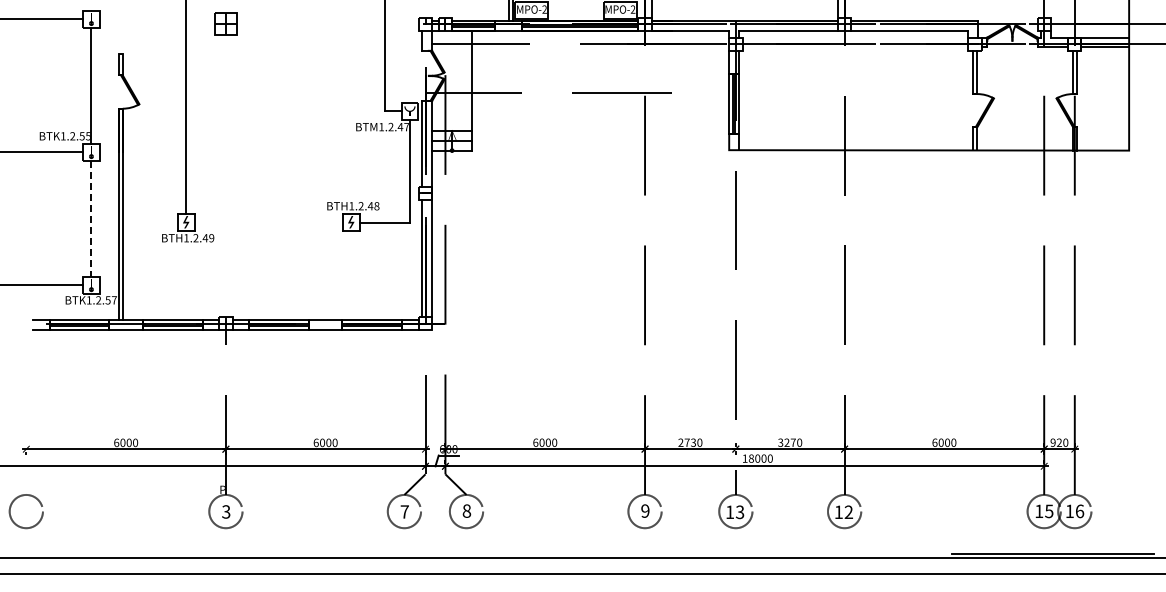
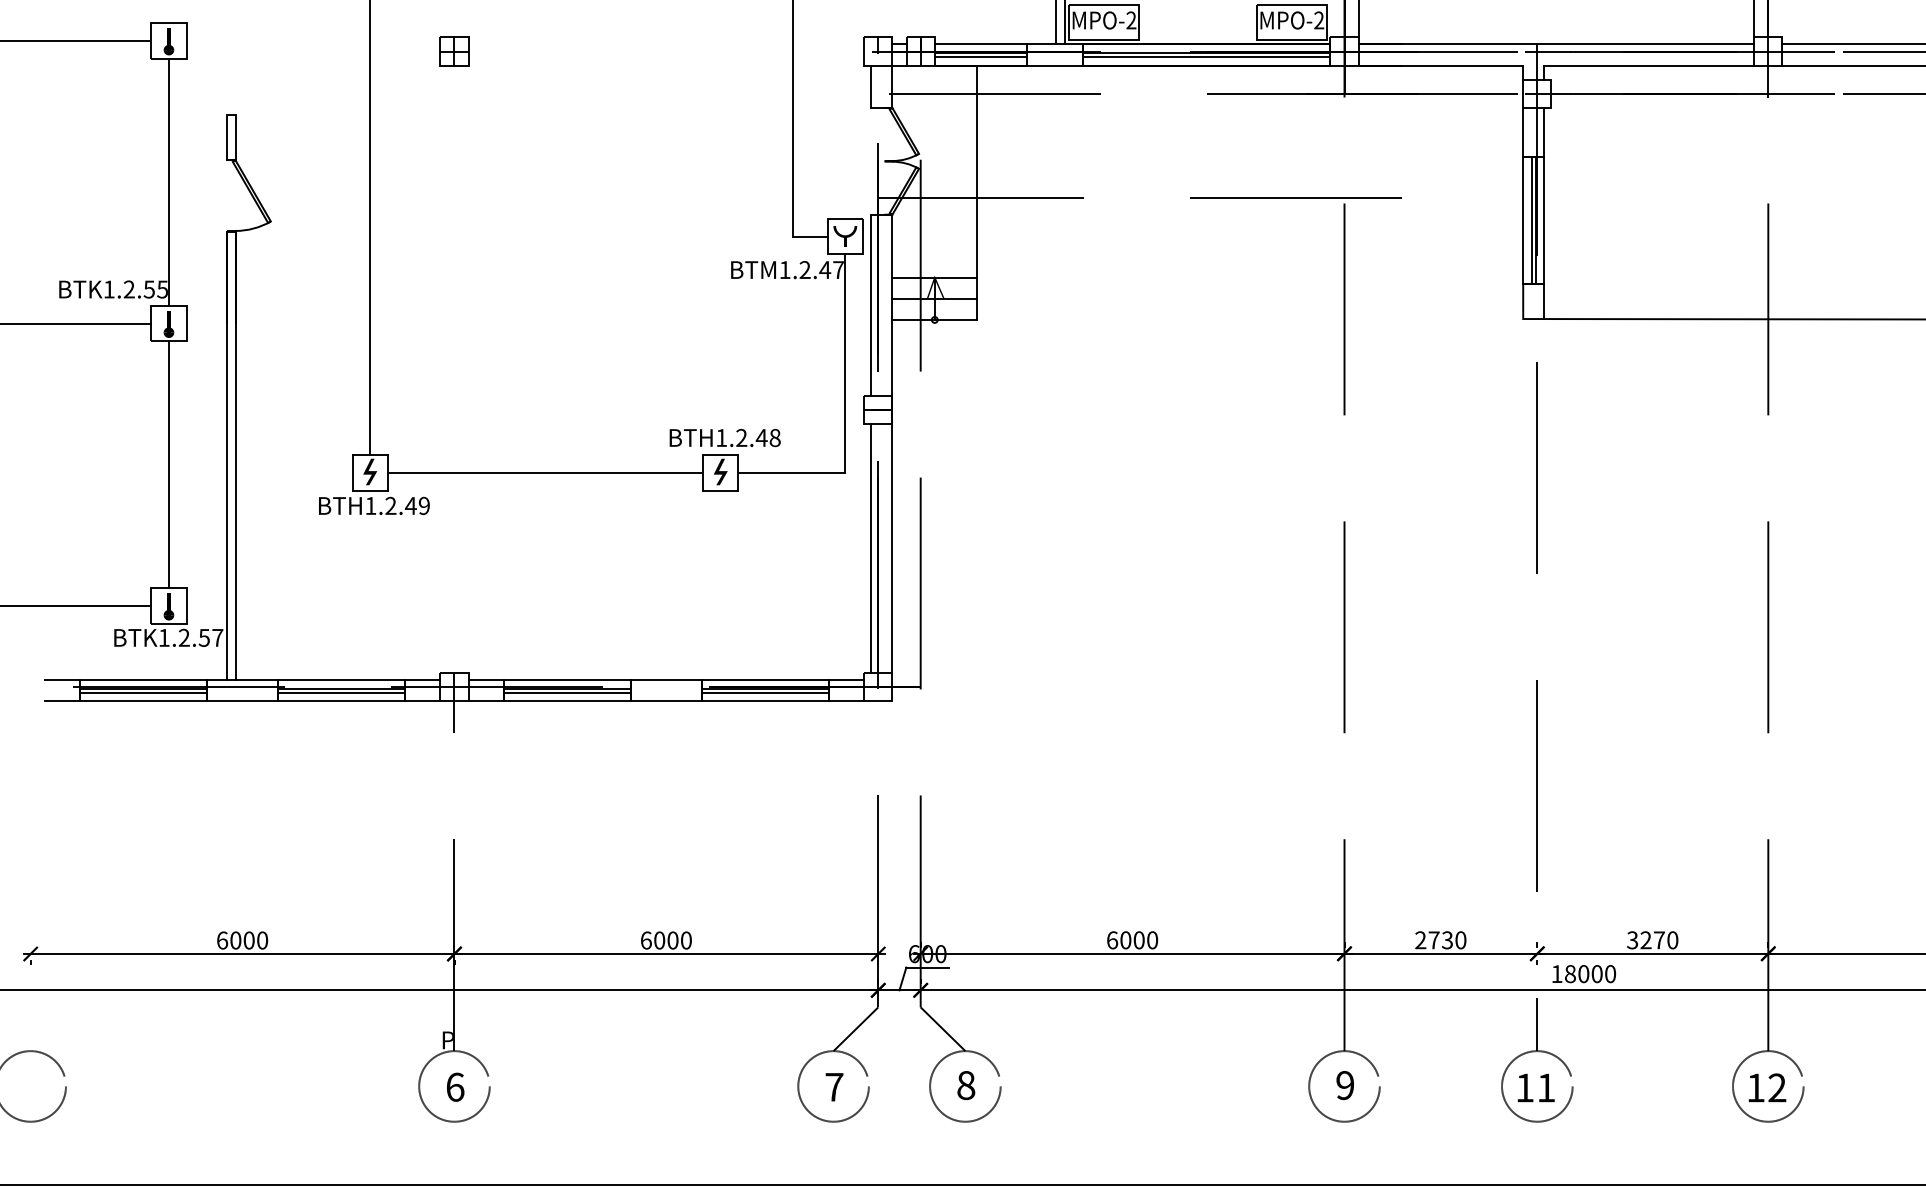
part: (225, 24) -> (453, 52), size x0.62
line: (91, 219) -> (169, 466), dashed -> solid
line: (268, 222) -> (544, 472), added
text: (226, 511) -> (455, 1086), 3 -> 6
text: (739, 512) -> (1545, 1088), 13 -> 11

